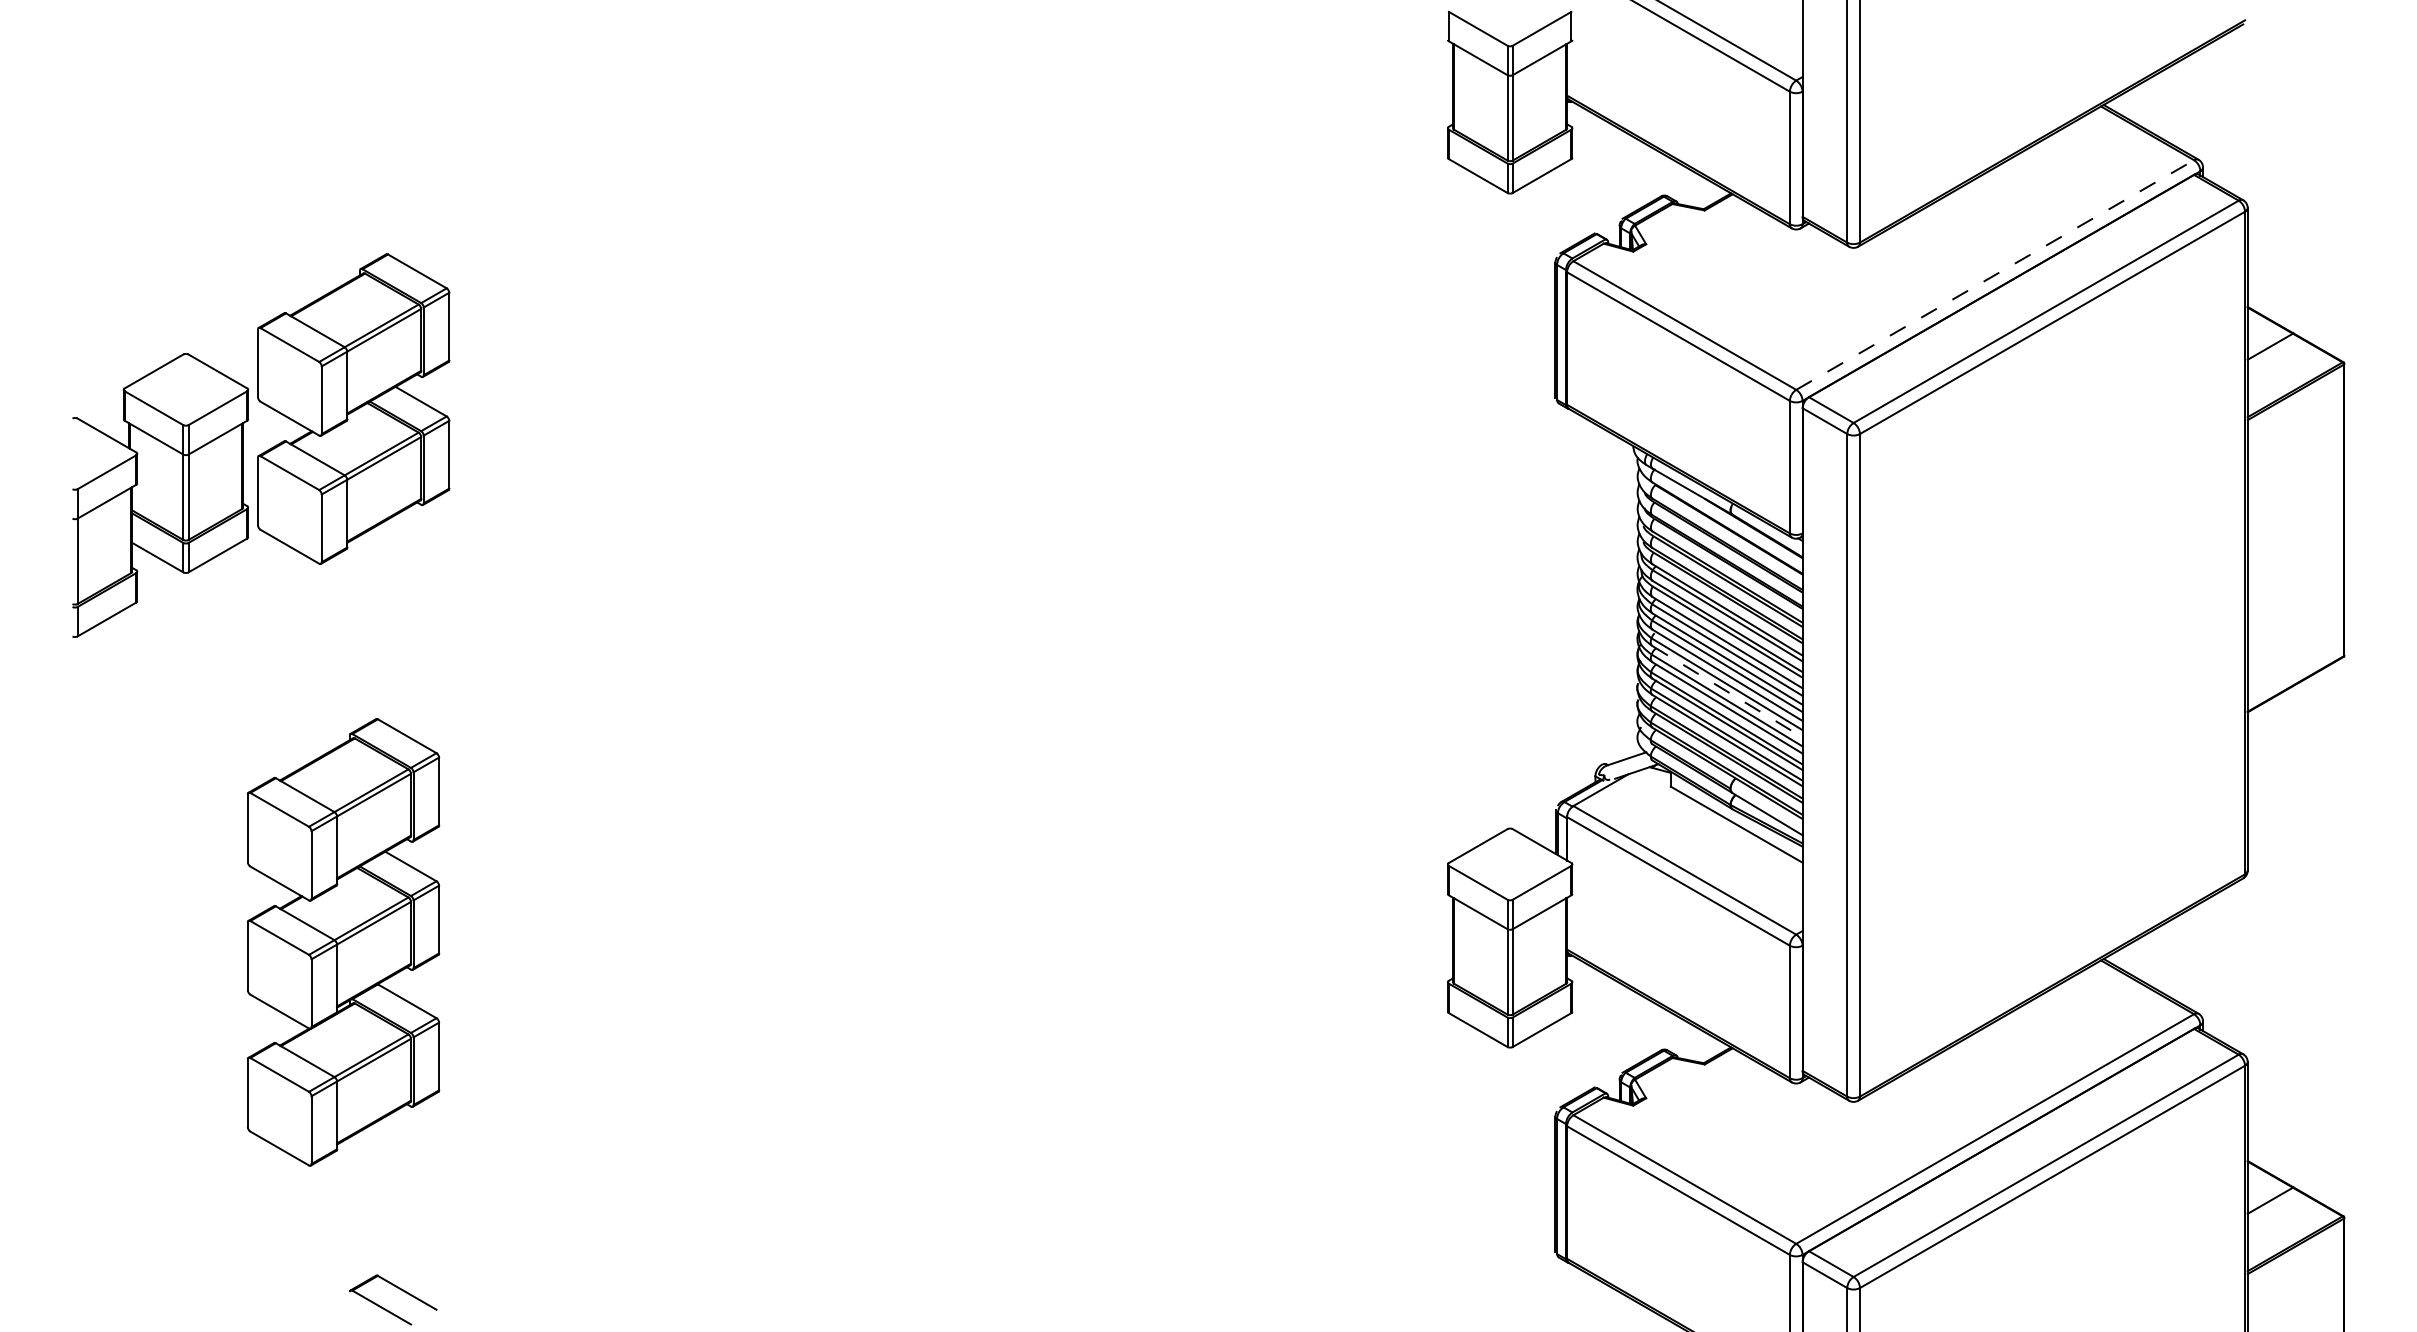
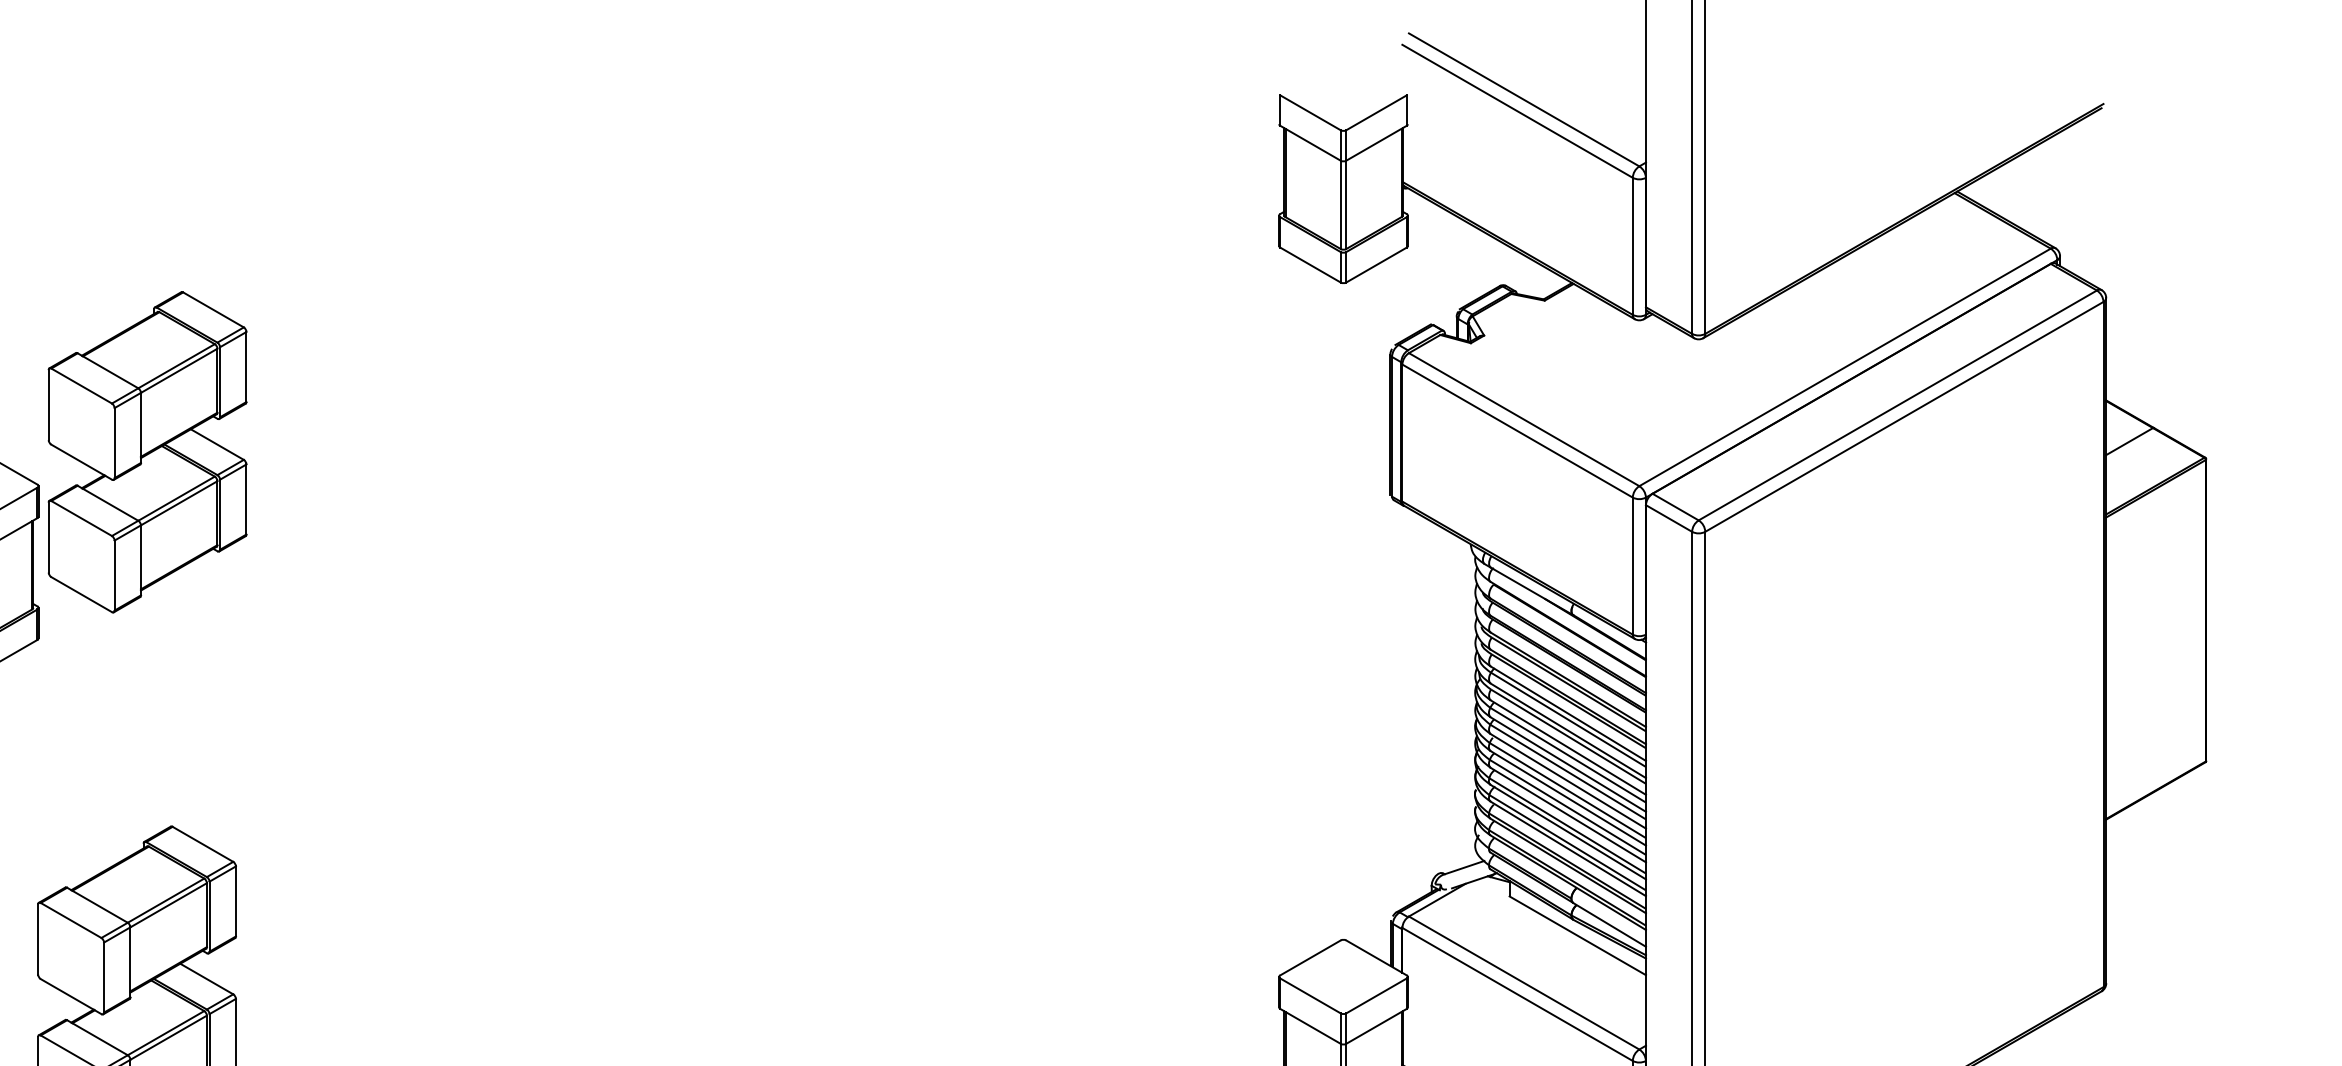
line: (1995, 275) -> (1845, 367), dashed -> solid
part: (353, 408) -> (147, 451), moved
line: (1727, 691) -> (1568, 798), dashed -> solid

